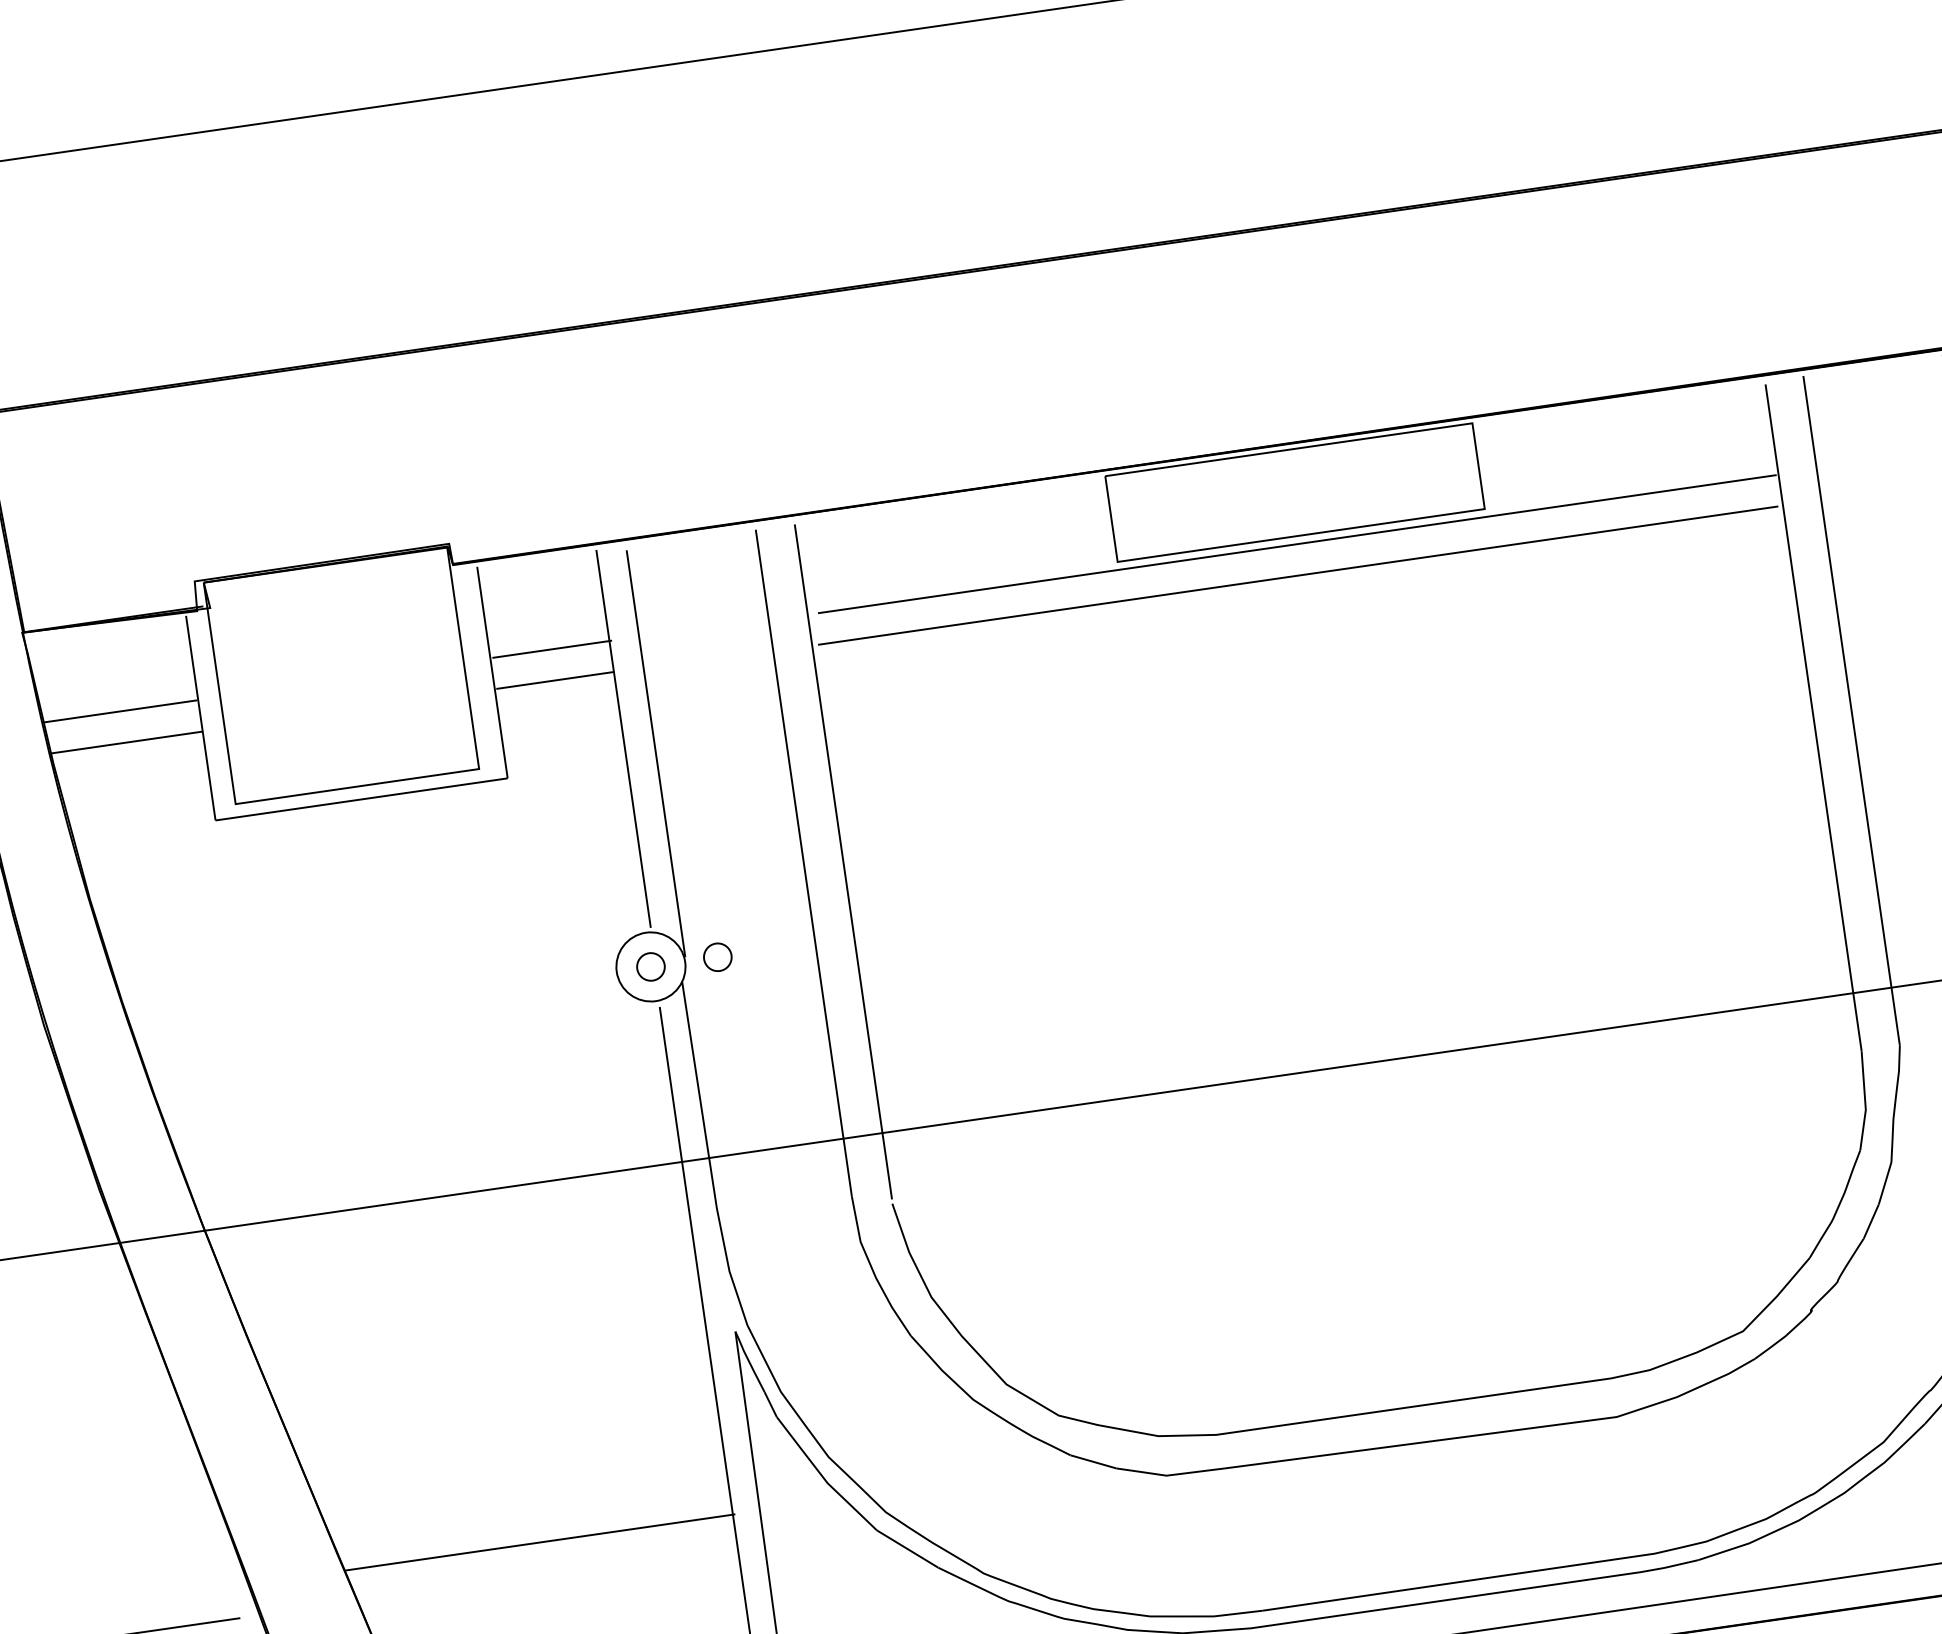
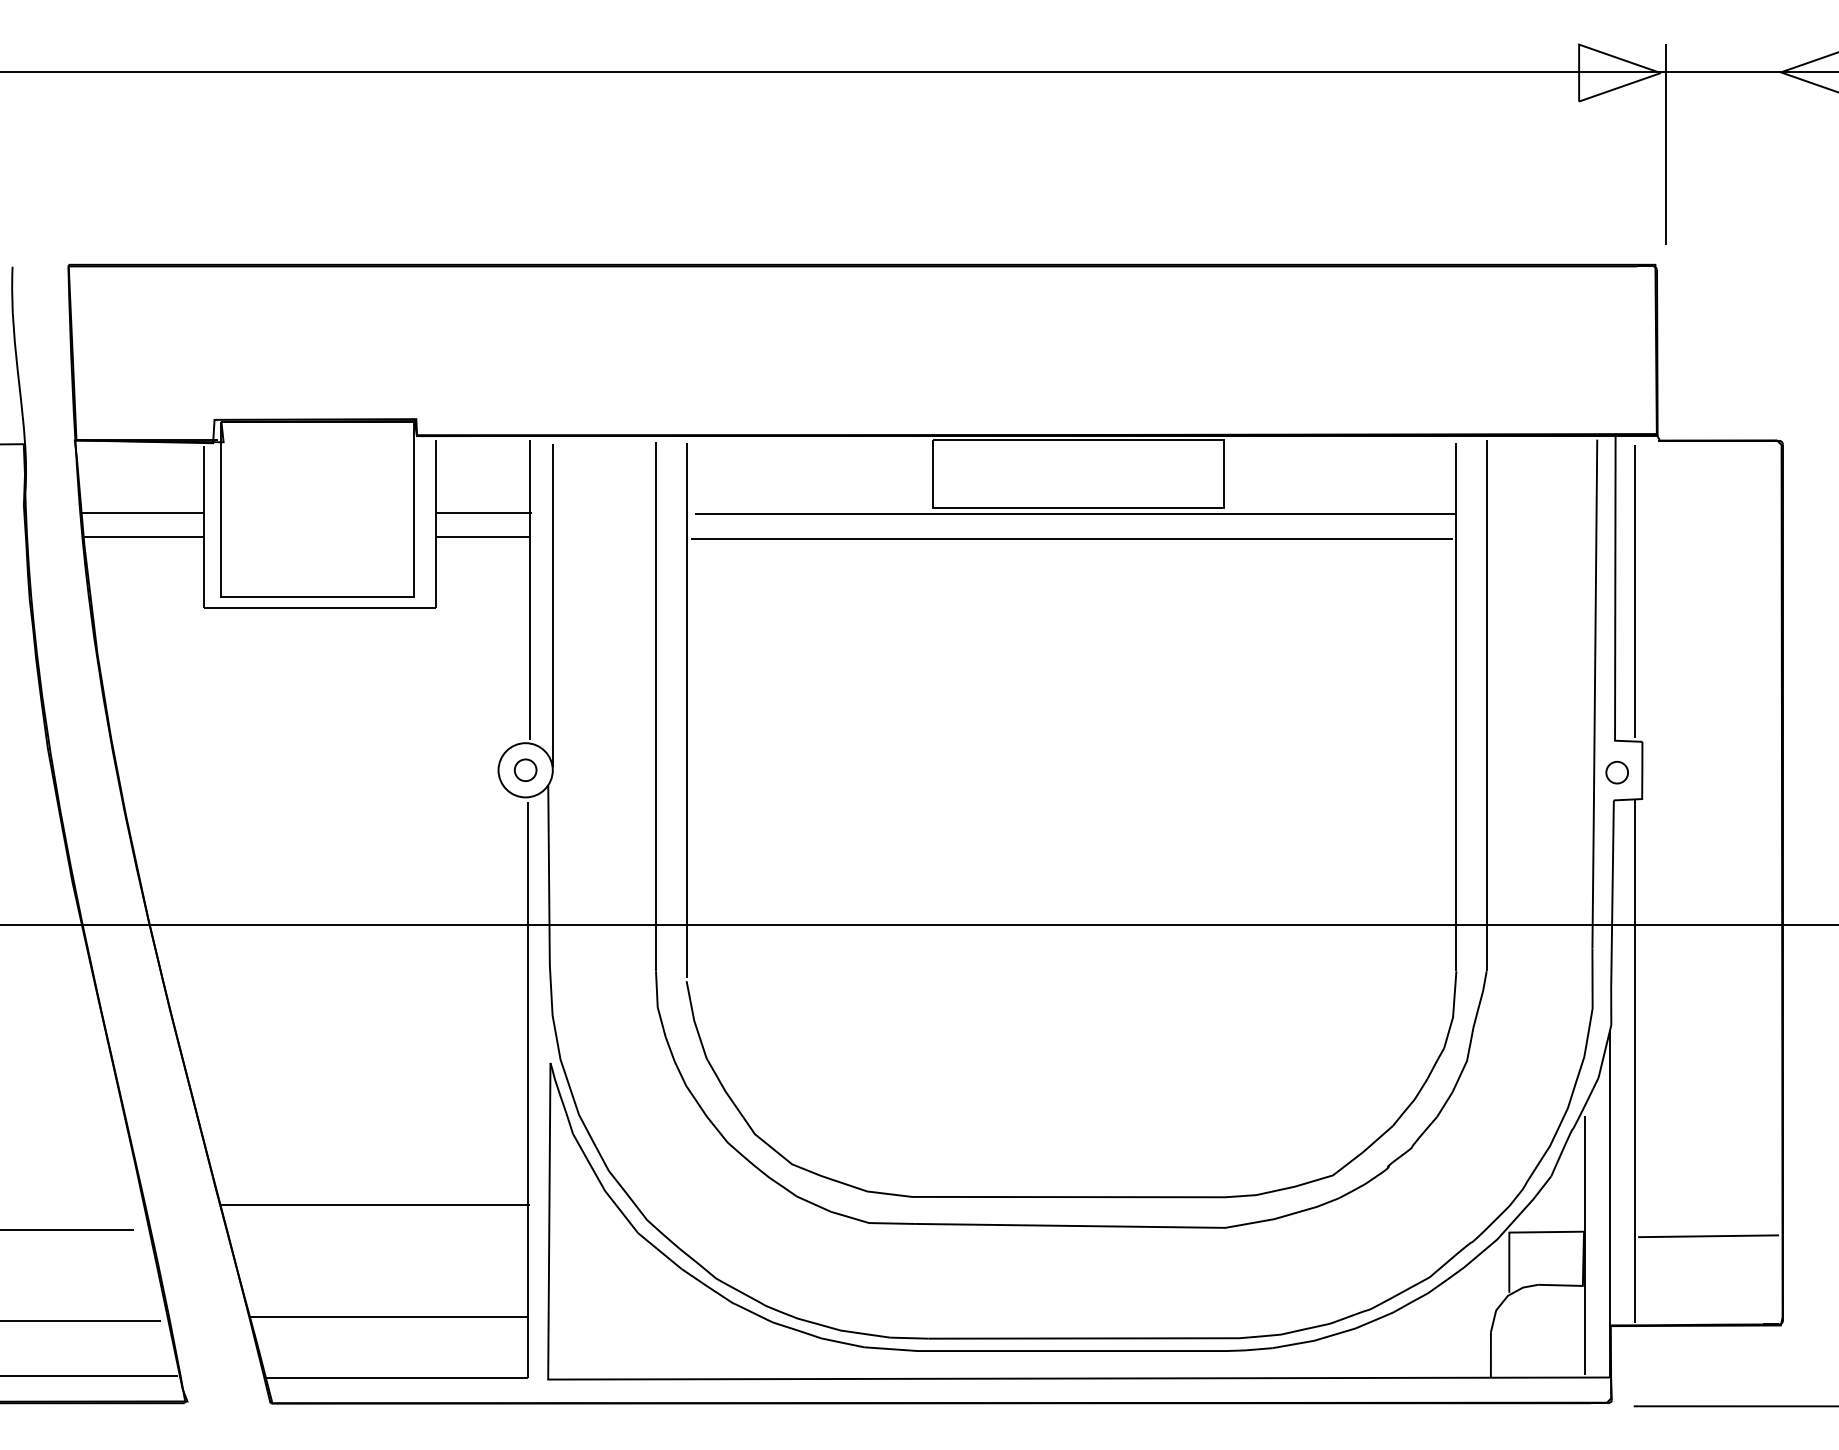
part: (717, 956) -> (578, 769), removed

